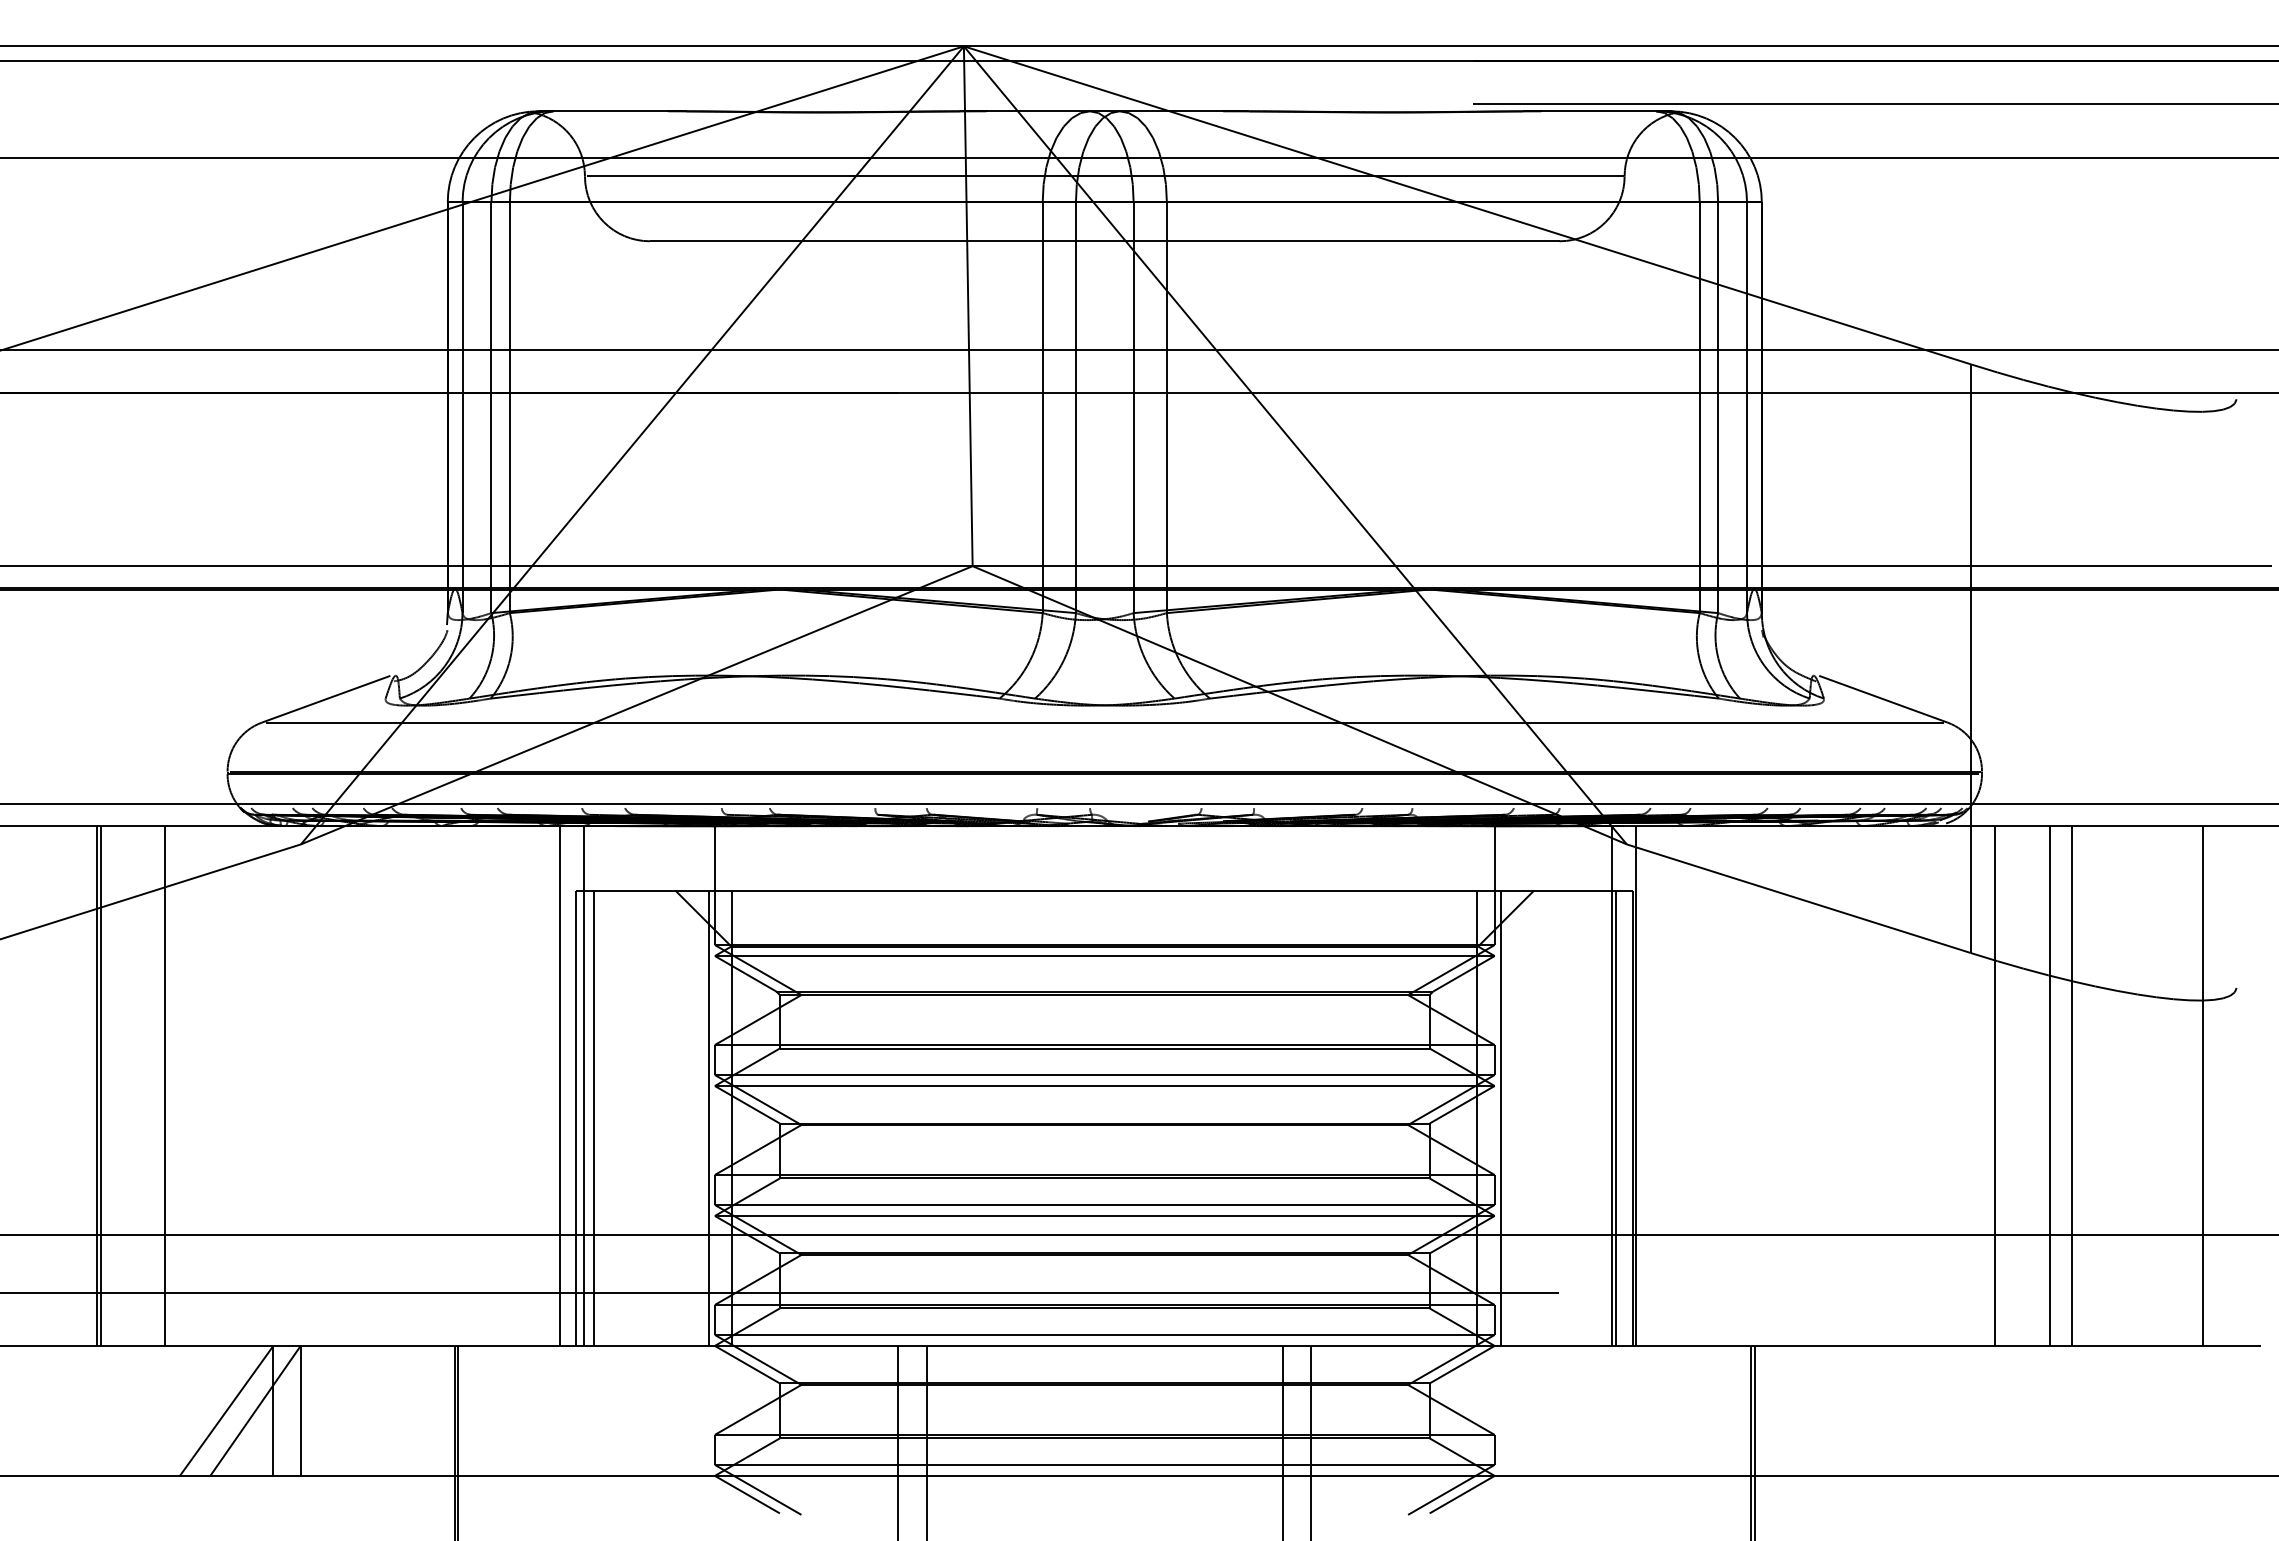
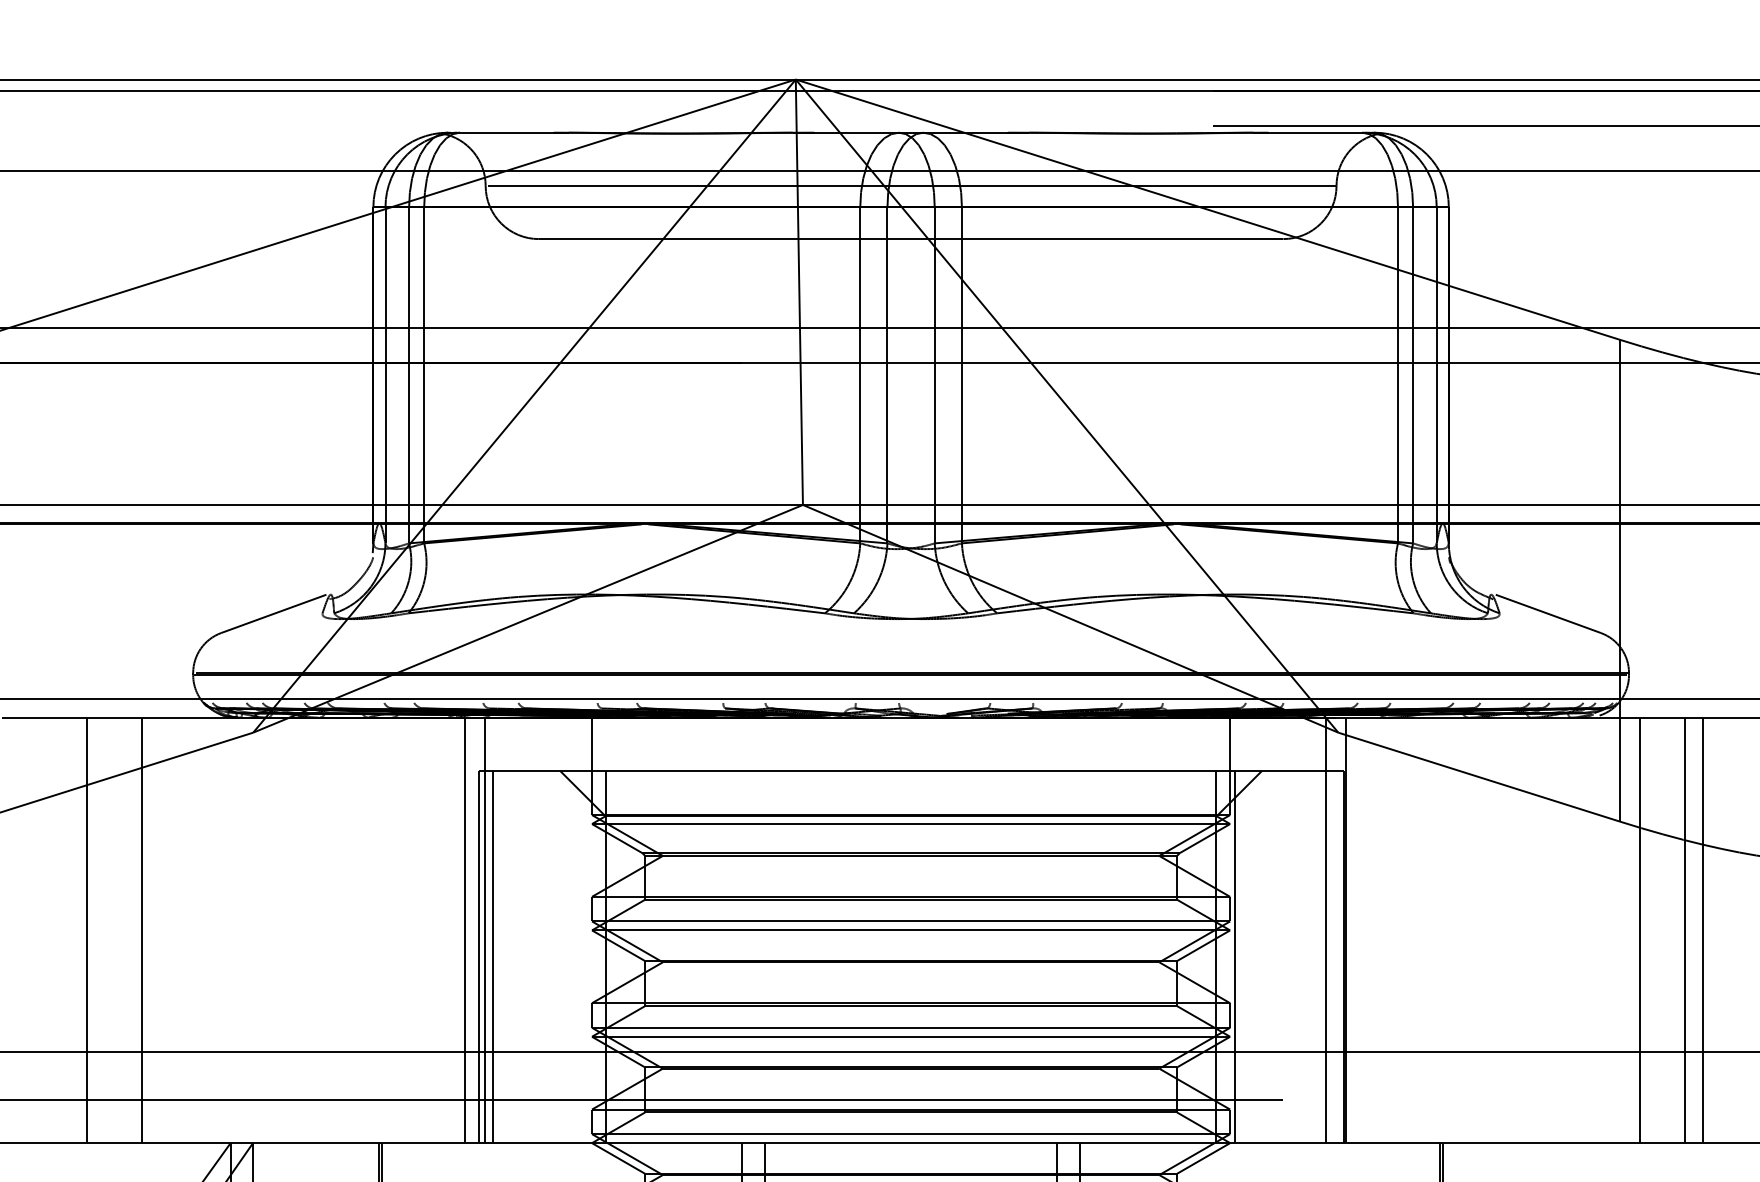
line: (1104, 722) -> (910, 632), removed
line: (101, 1085) -> (90, 929), removed
line: (708, 1118) -> (586, 956), removed
line: (1615, 1118) -> (1329, 956), removed

